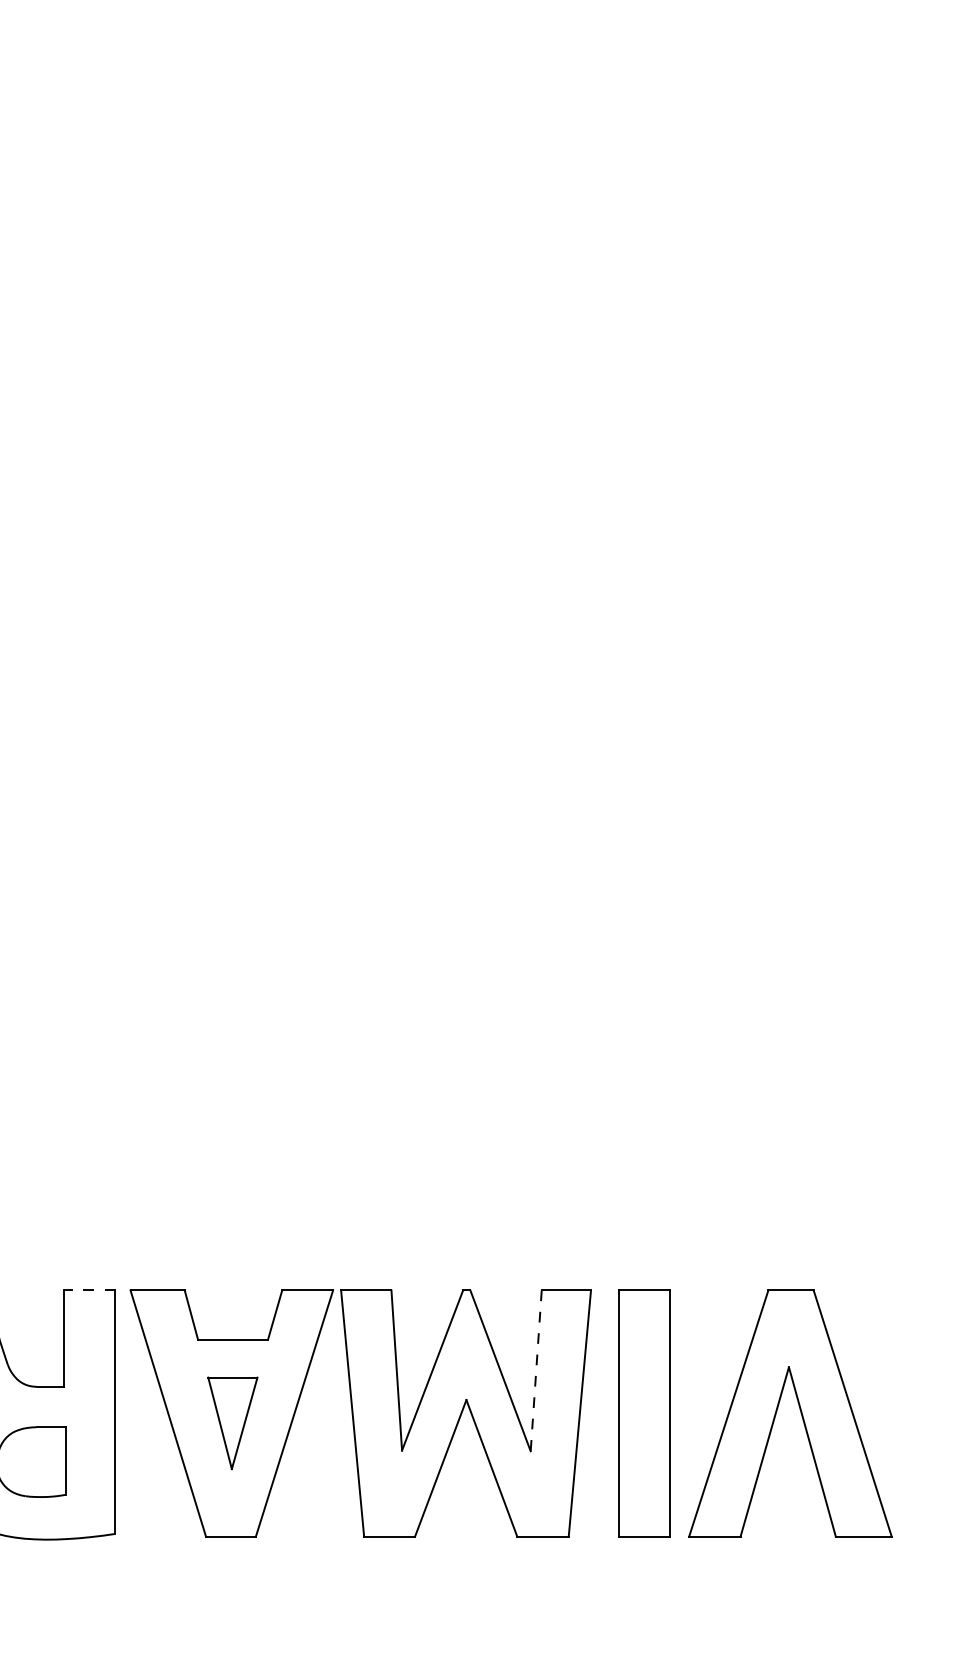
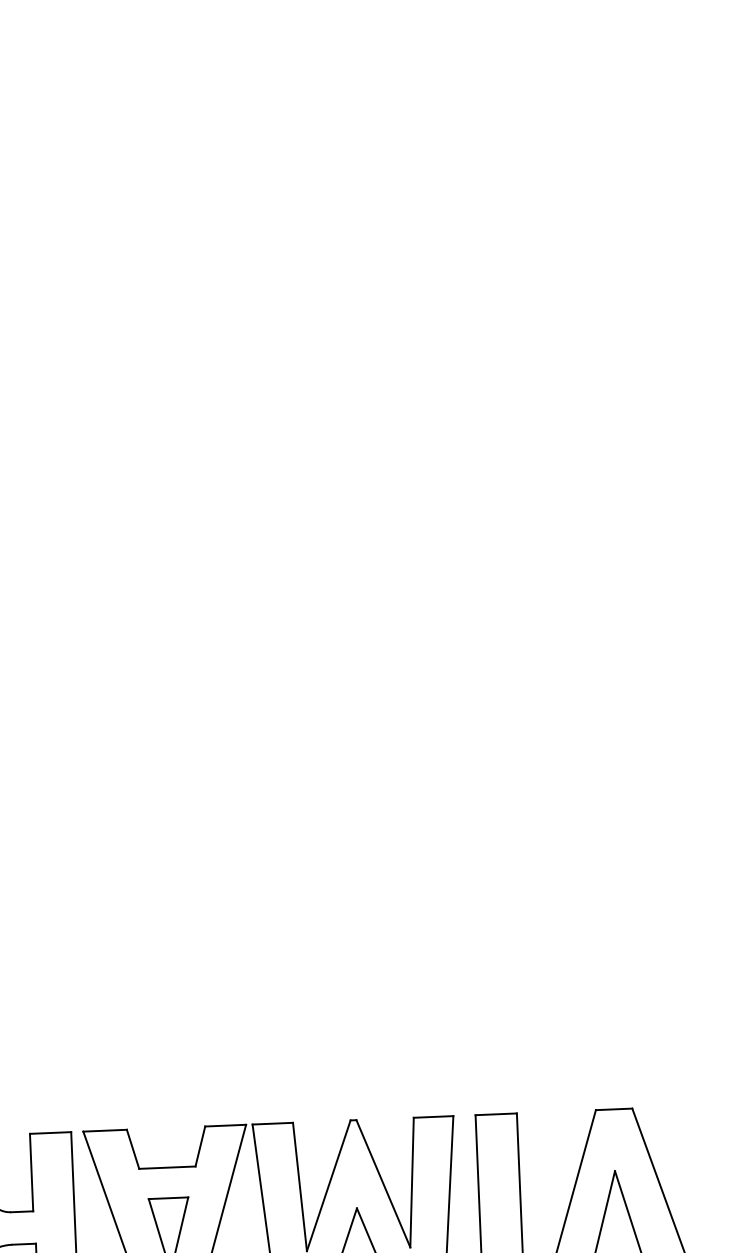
line: (89, 1290) -> (50, 1133), dashed -> solid
line: (536, 1370) -> (412, 1182), dashed -> solid

